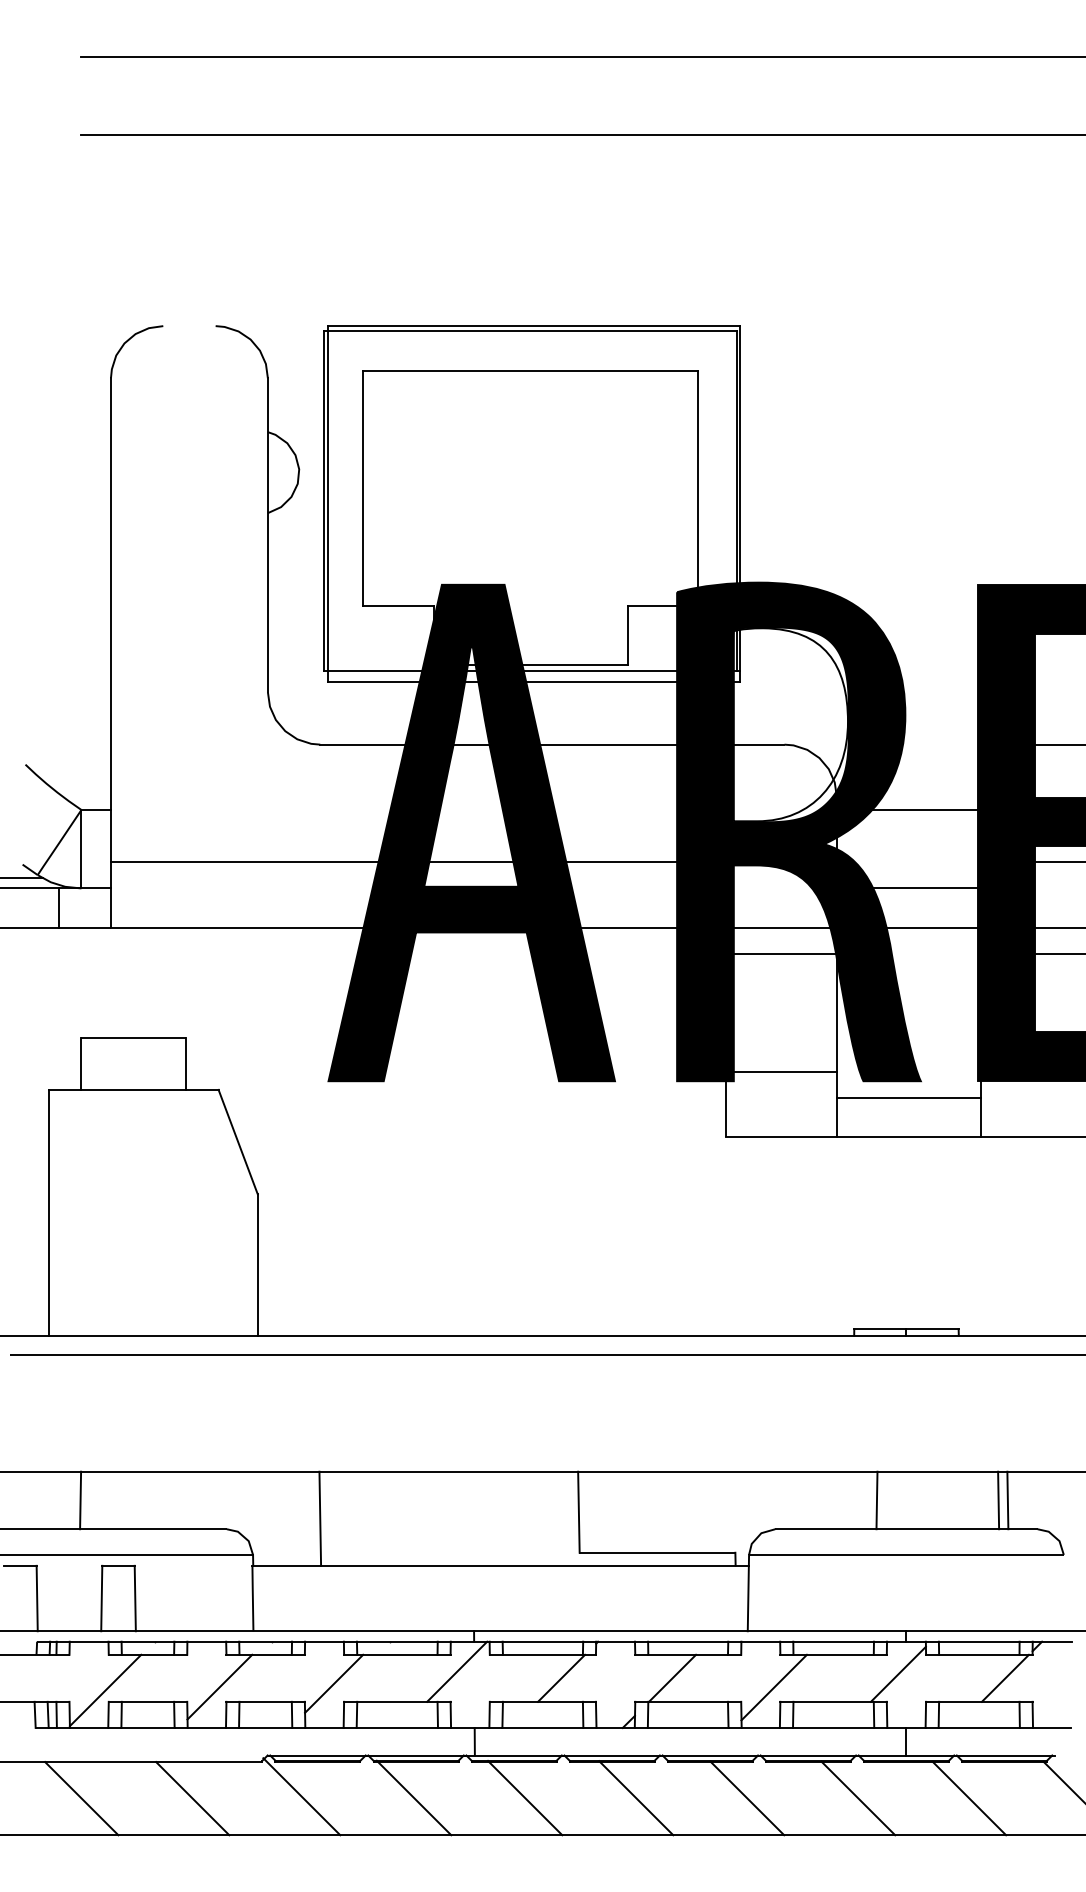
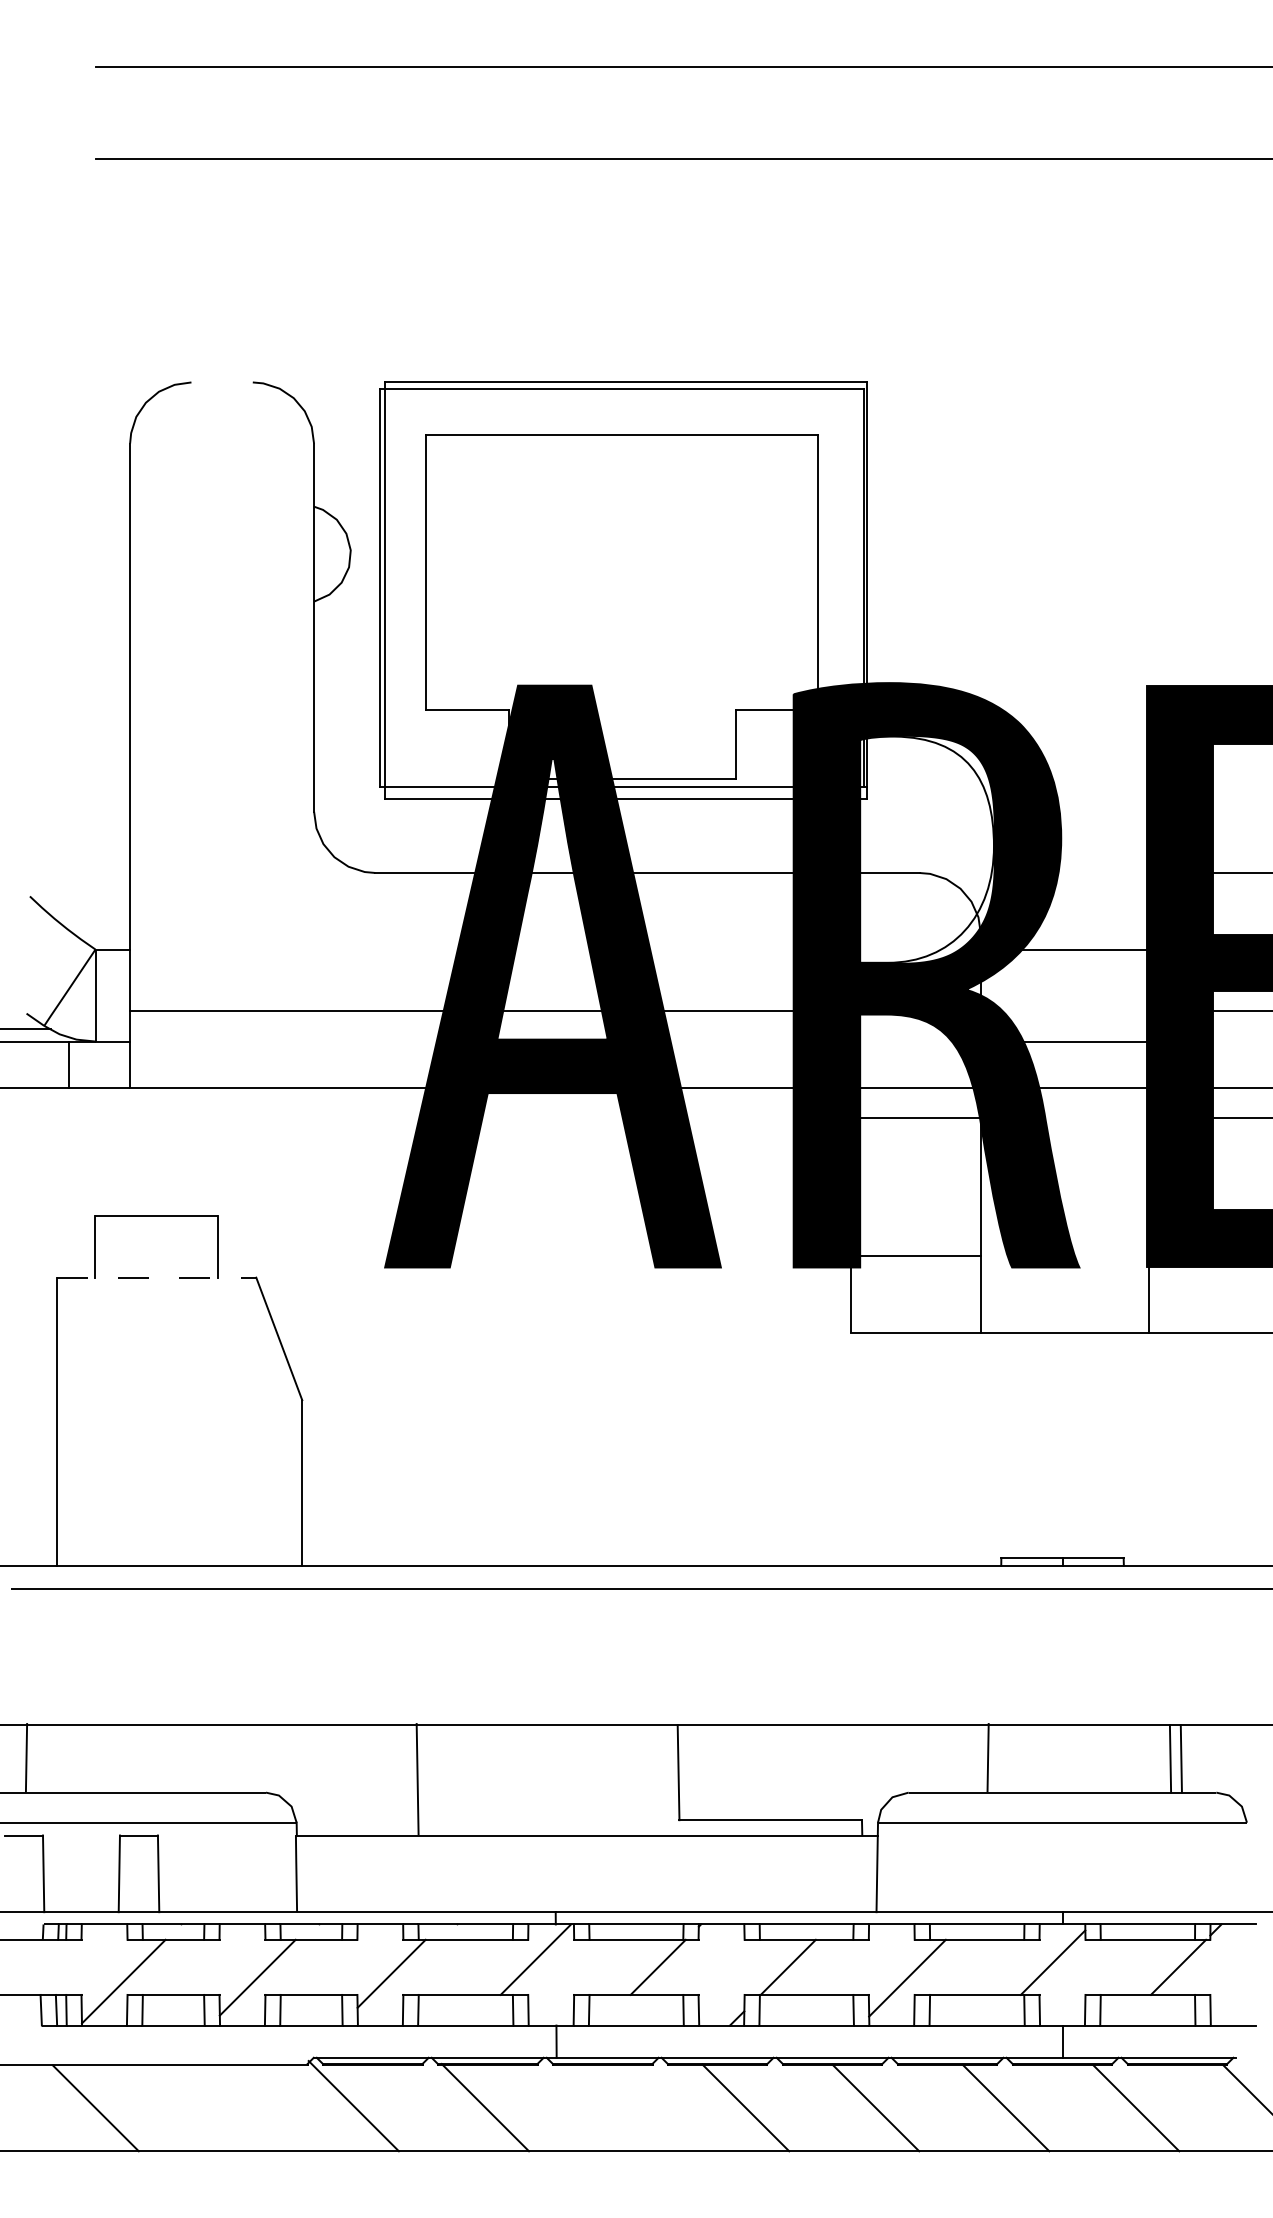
line: (133, 1089) -> (156, 1277), solid -> dashed
line: (908, 1097) -> (1064, 1286), removed
line: (80, 1500) -> (26, 1757), moved
line: (876, 1500) -> (987, 1757), moved
line: (320, 1518) -> (417, 1778), moved
line: (525, 1797) -> (615, 2107), removed
line: (192, 1798) -> (225, 2108), removed

